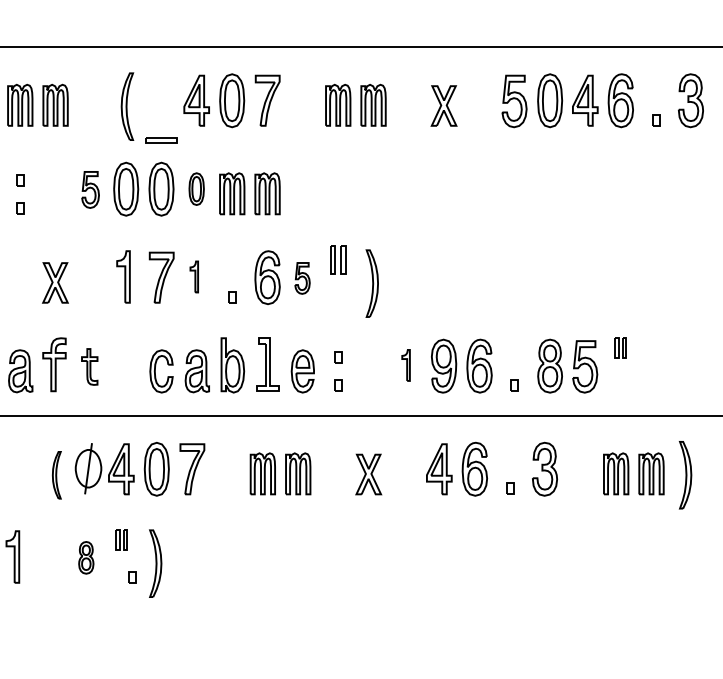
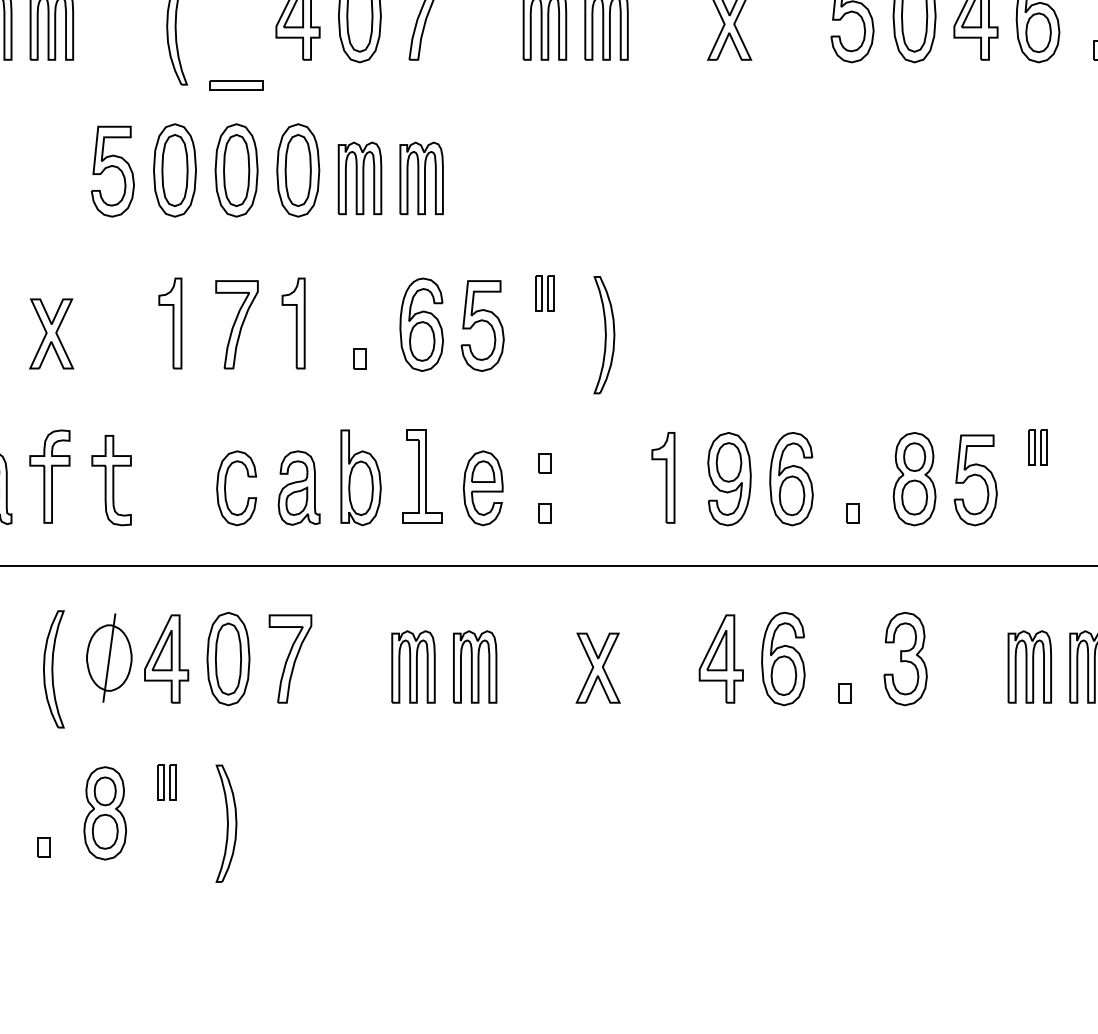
part: (196, 188) -> (297, 169), size x1.67
part: (90, 189) -> (112, 170), size x1.43
part: (338, 259) -> (545, 293), size x0.71
part: (194, 276) -> (294, 322), size x1.67
part: (302, 278) -> (482, 326), size x1.67
part: (405, 365) -> (662, 477), size x1.67
part: (89, 366) -> (111, 479), size x1.43
part: (56, 475) -> (53, 669), size x1.43
part: (86, 557) -> (105, 812), size x1.67
part: (132, 577) -> (42, 847), moved

